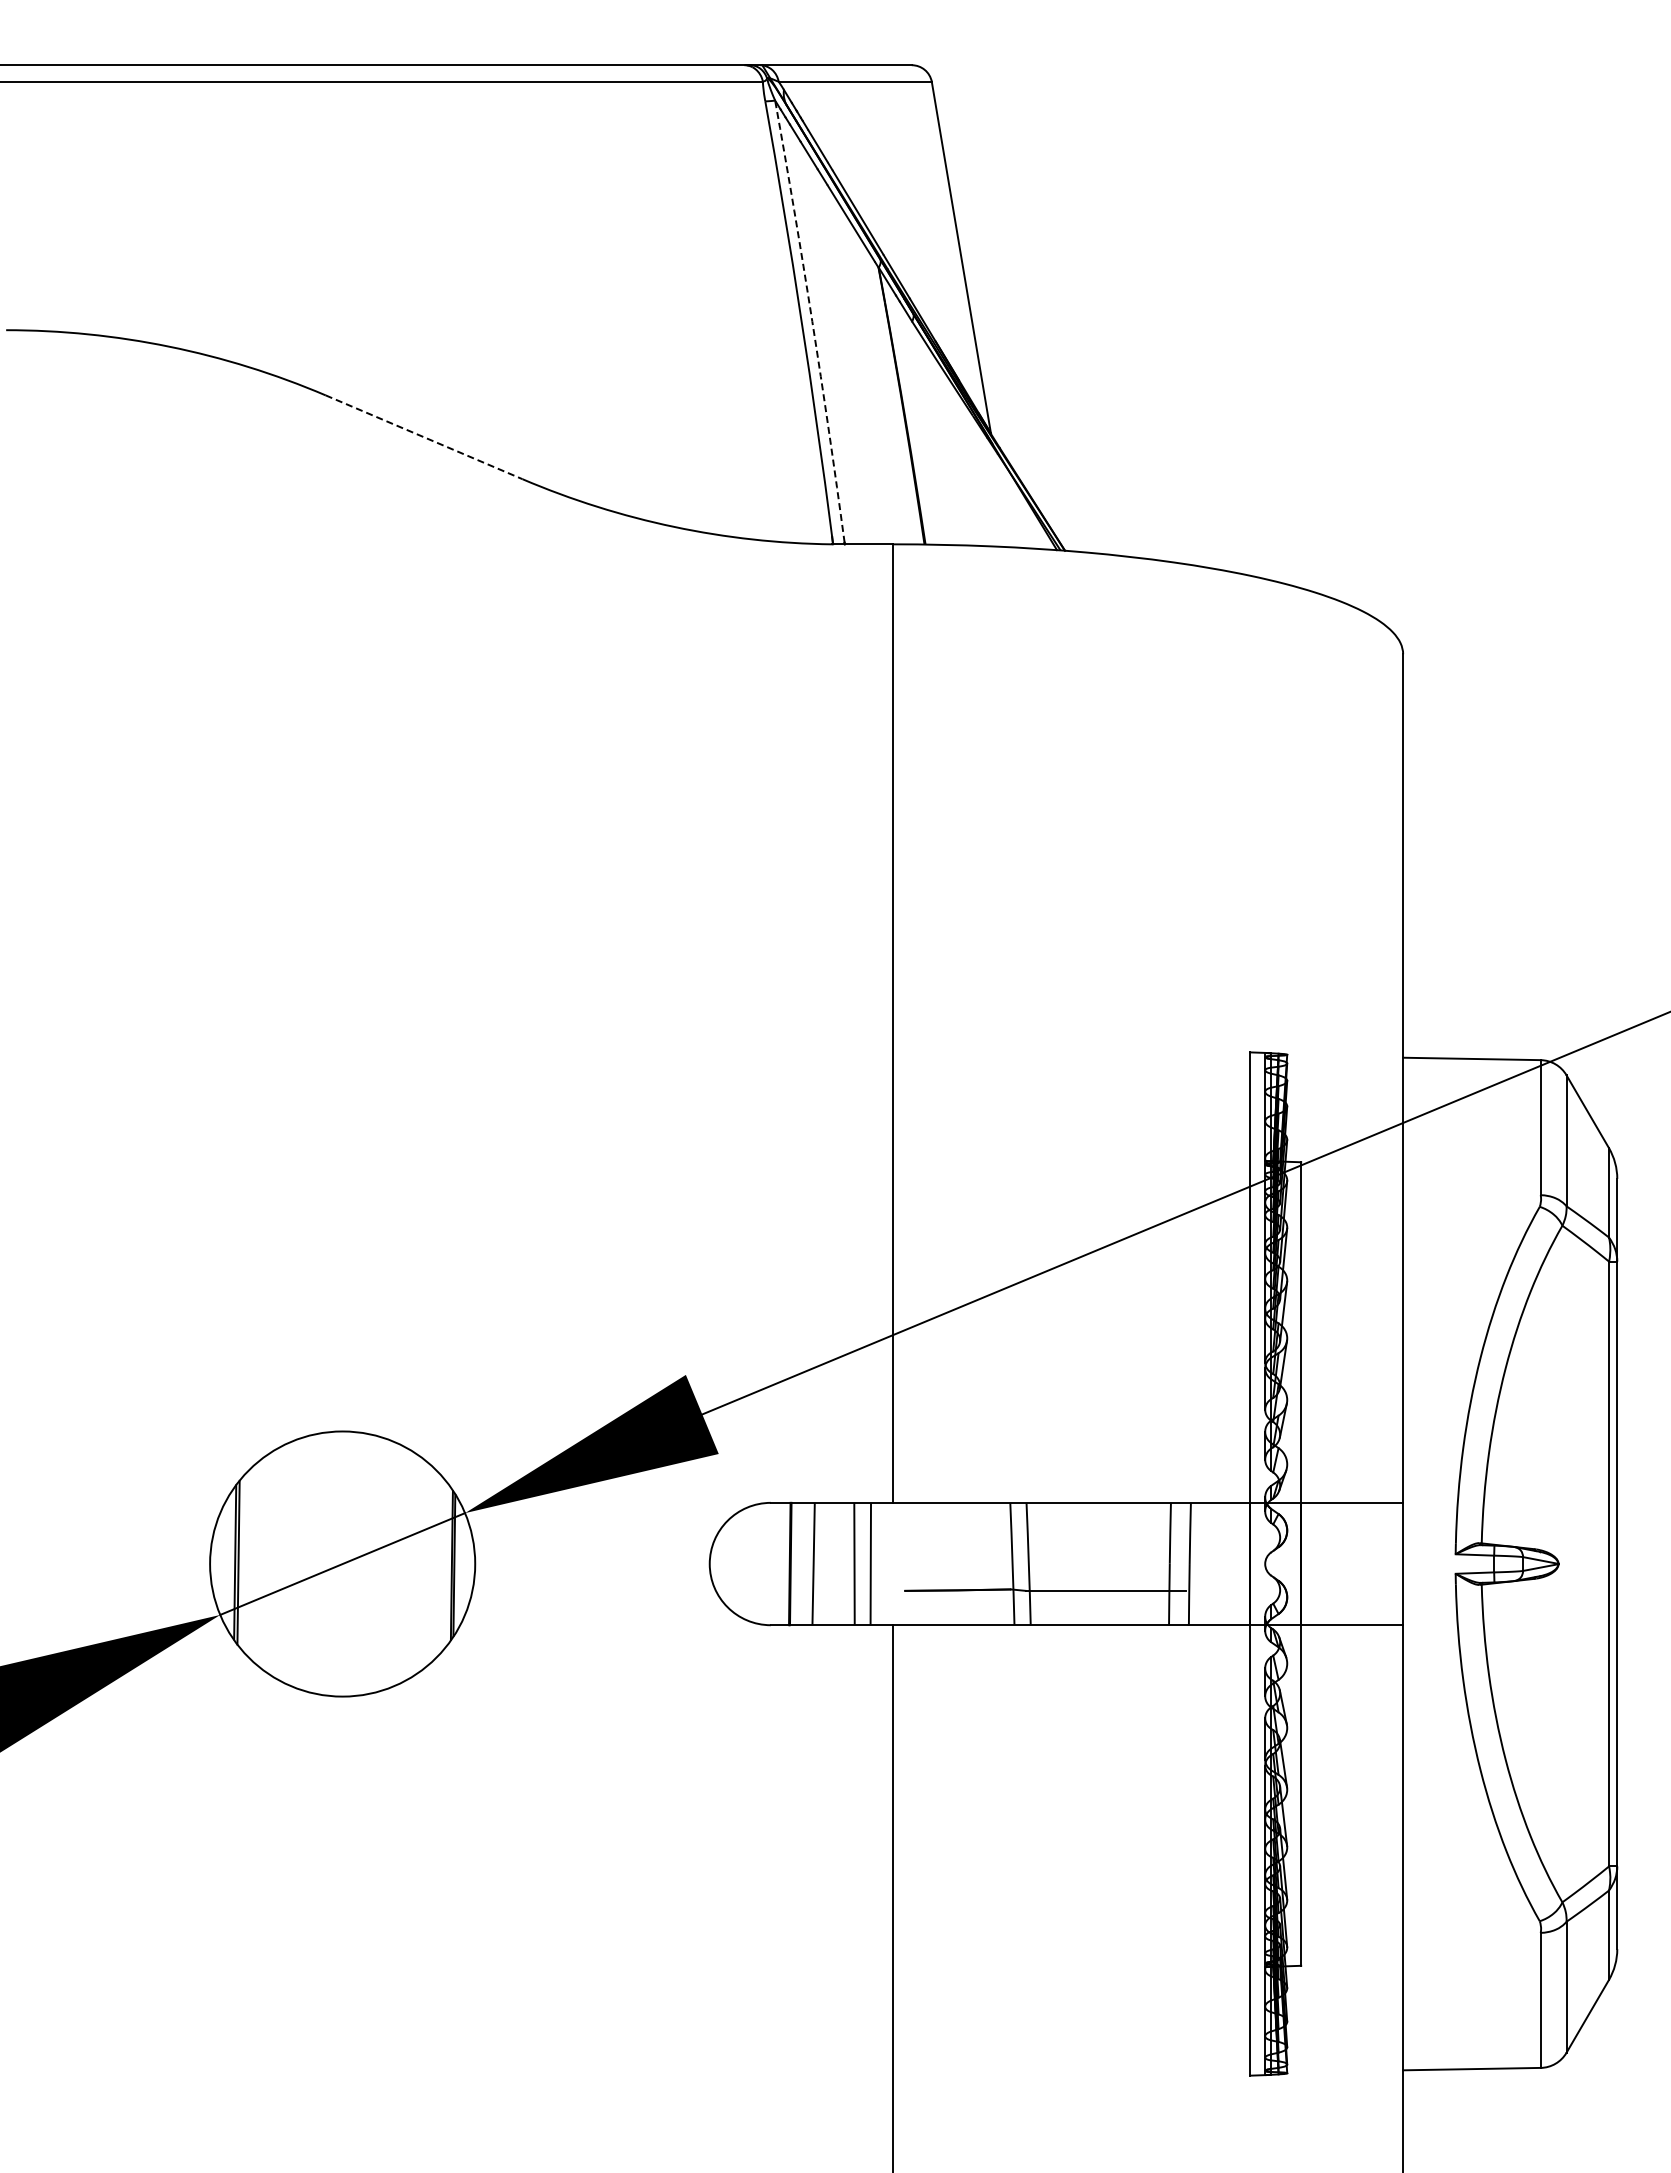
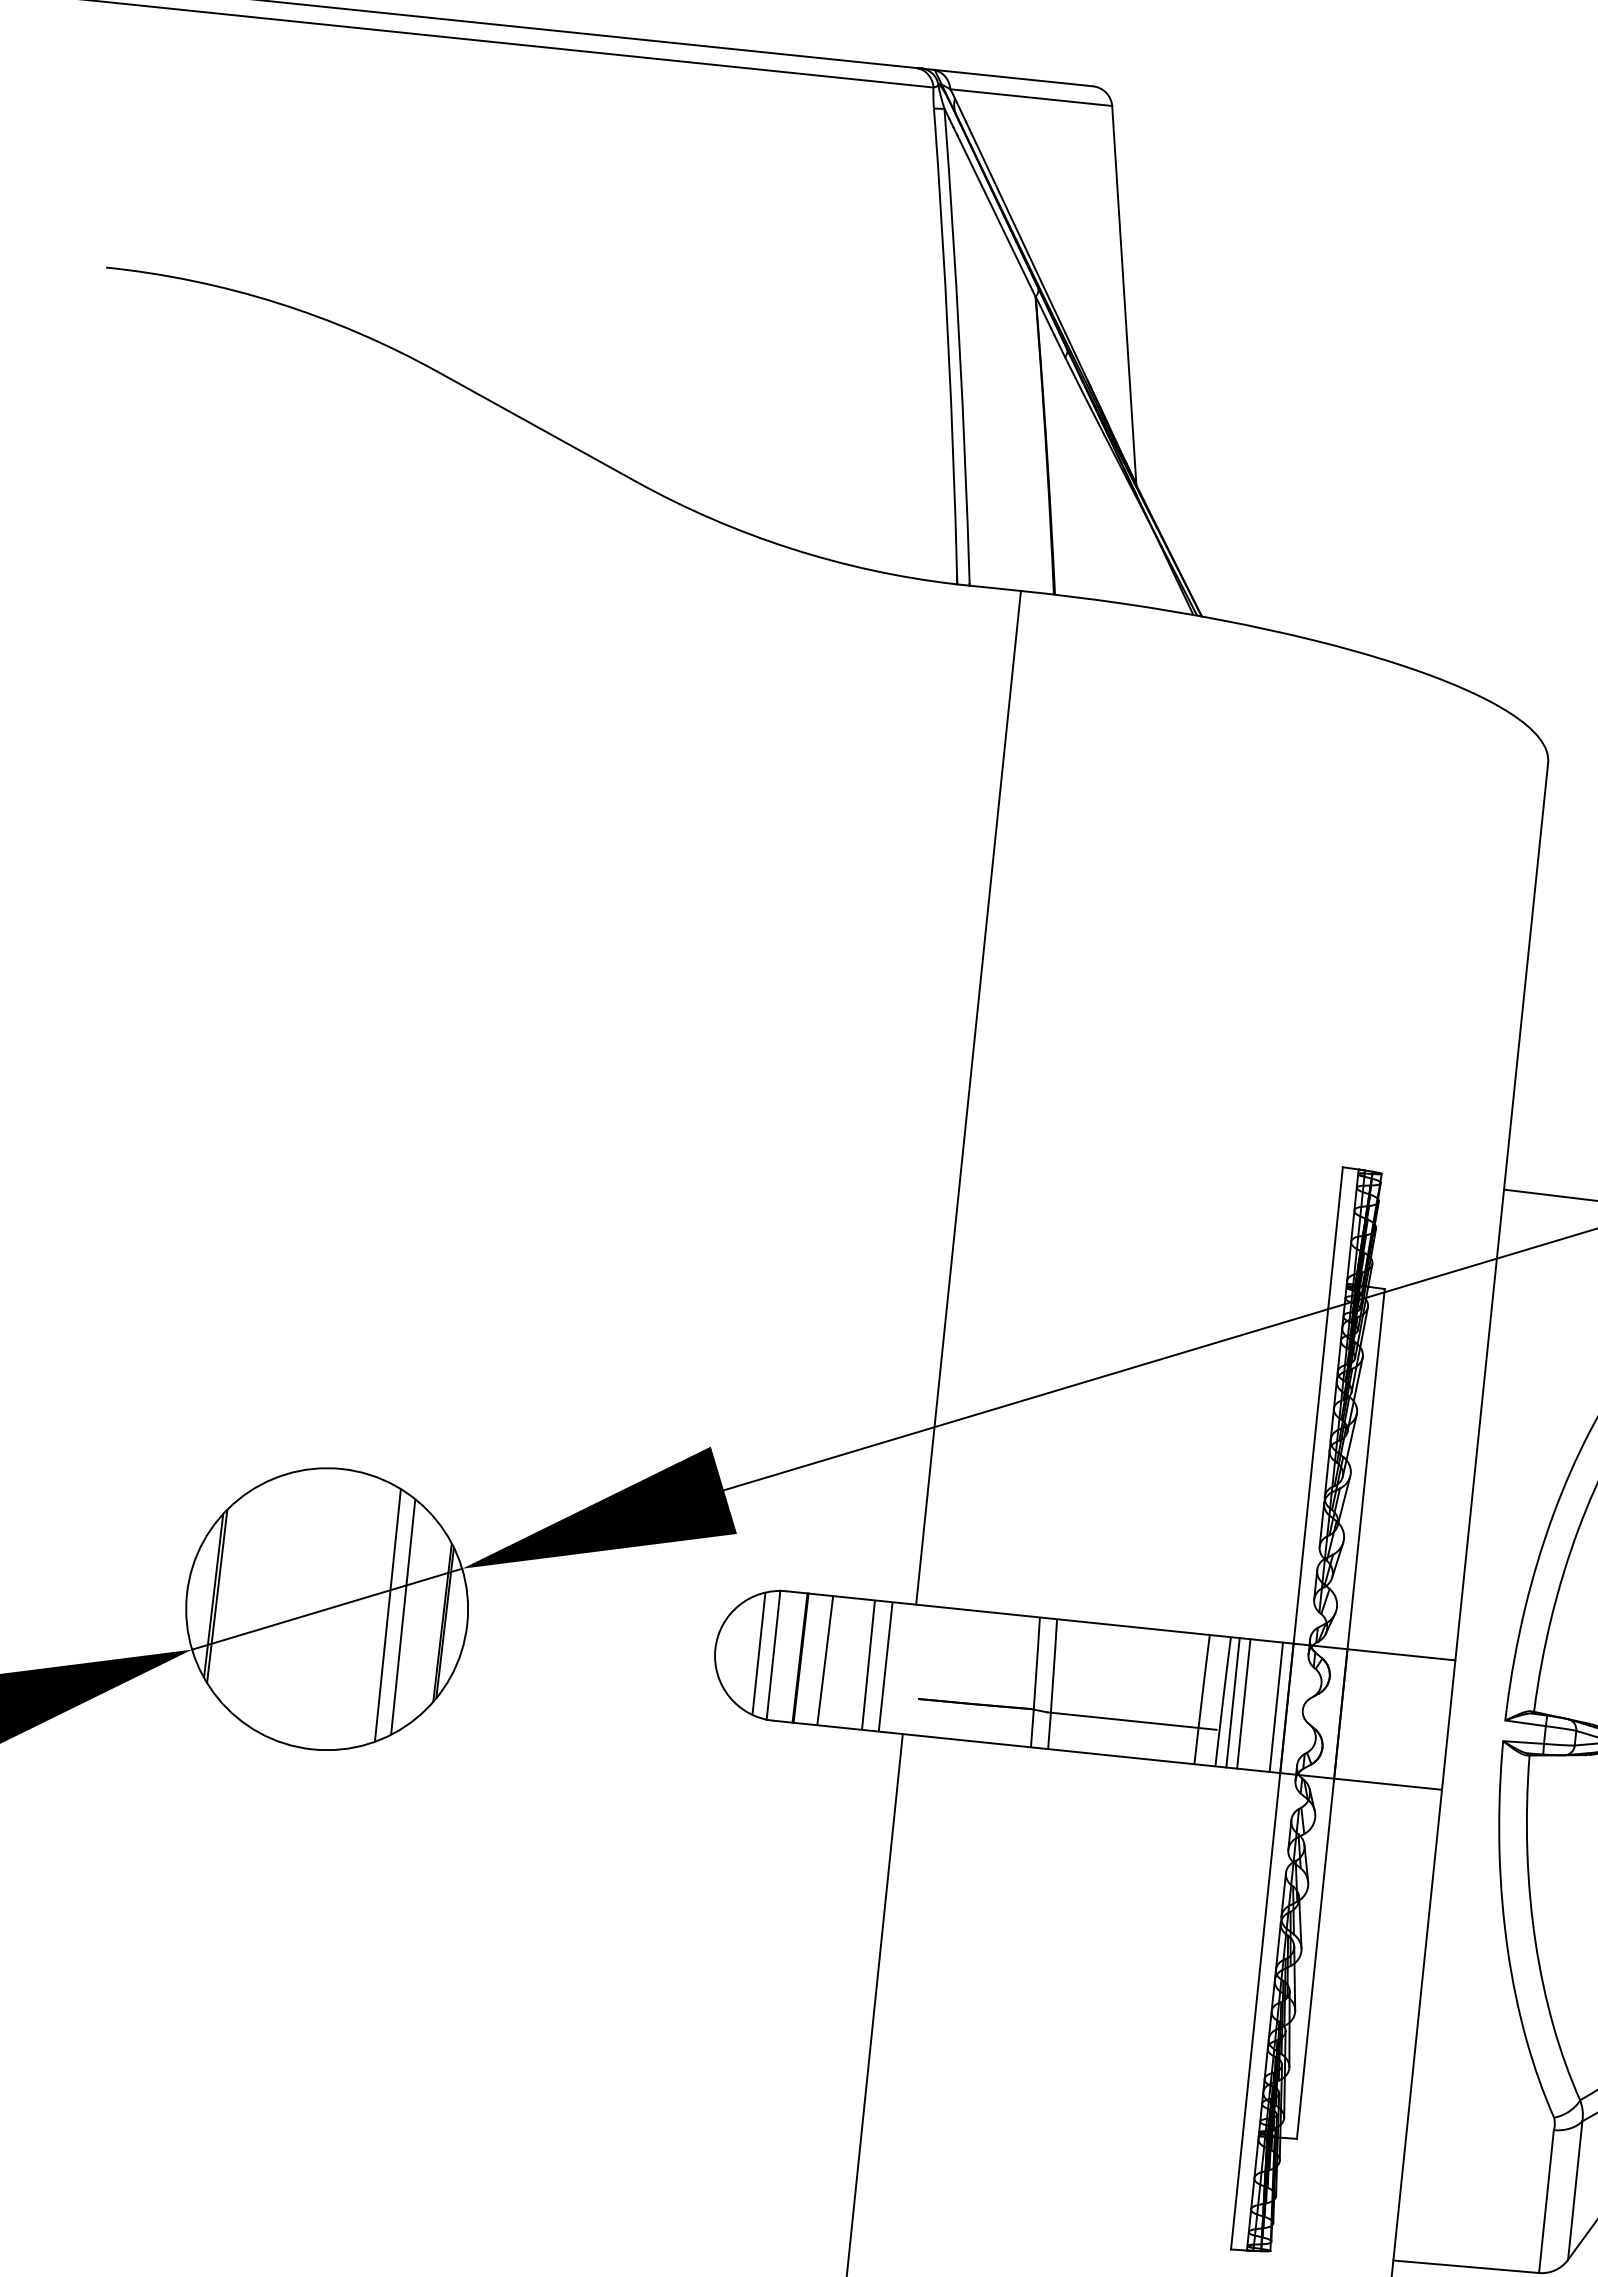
arc: (812, 321) -> (959, 346), dashed -> solid
line: (424, 437) -> (536, 426), dashed -> solid
line: (400, 1563) -> (388, 1614), added
line: (414, 1563) -> (403, 1616), added
line: (750, 1563) -> (758, 1653), added
line: (764, 1563) -> (773, 1654), added
line: (1199, 1563) -> (1233, 1702), added
line: (1209, 1563) -> (1243, 1703), added
line: (1240, 1563) -> (1276, 1706), added

